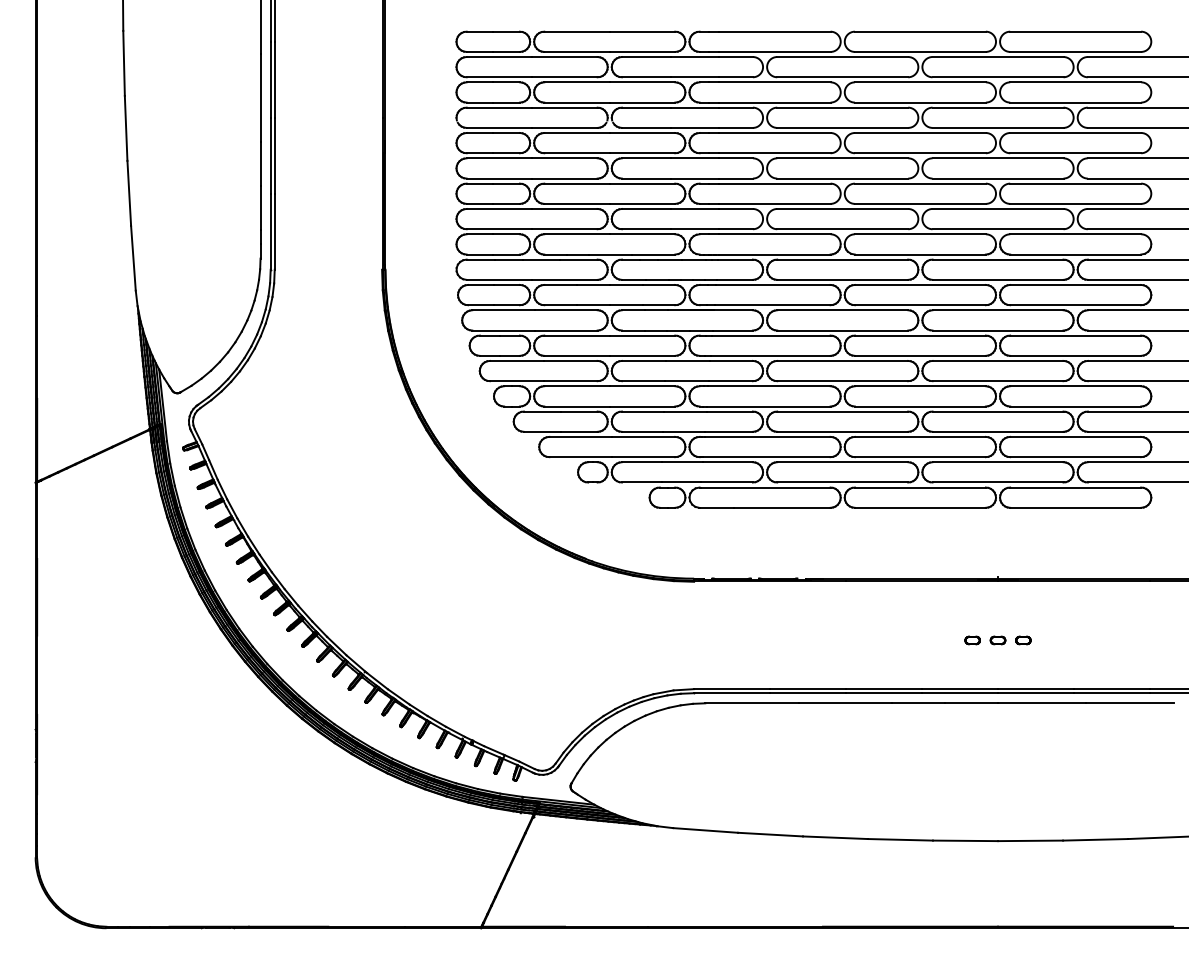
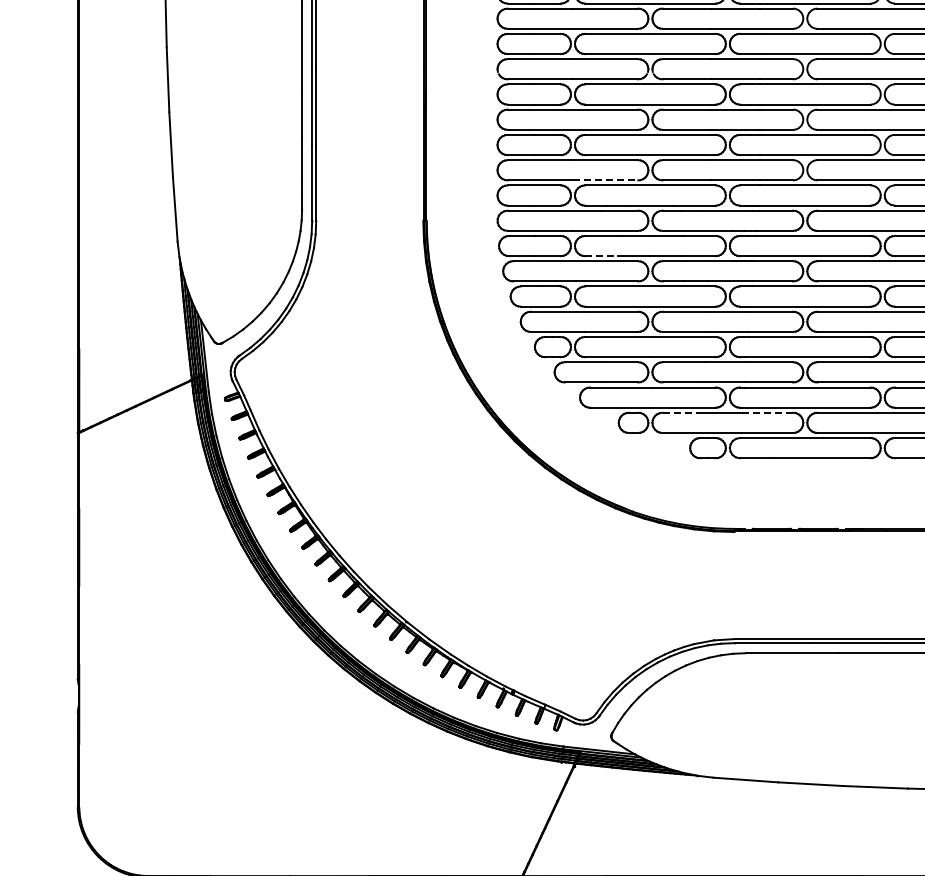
line: (564, 229) -> (605, 180), solid -> dashed
line: (561, 305) -> (602, 256), solid -> dashed
line: (641, 462) -> (682, 413), solid -> dashed
line: (727, 462) -> (767, 413), solid -> dashed

